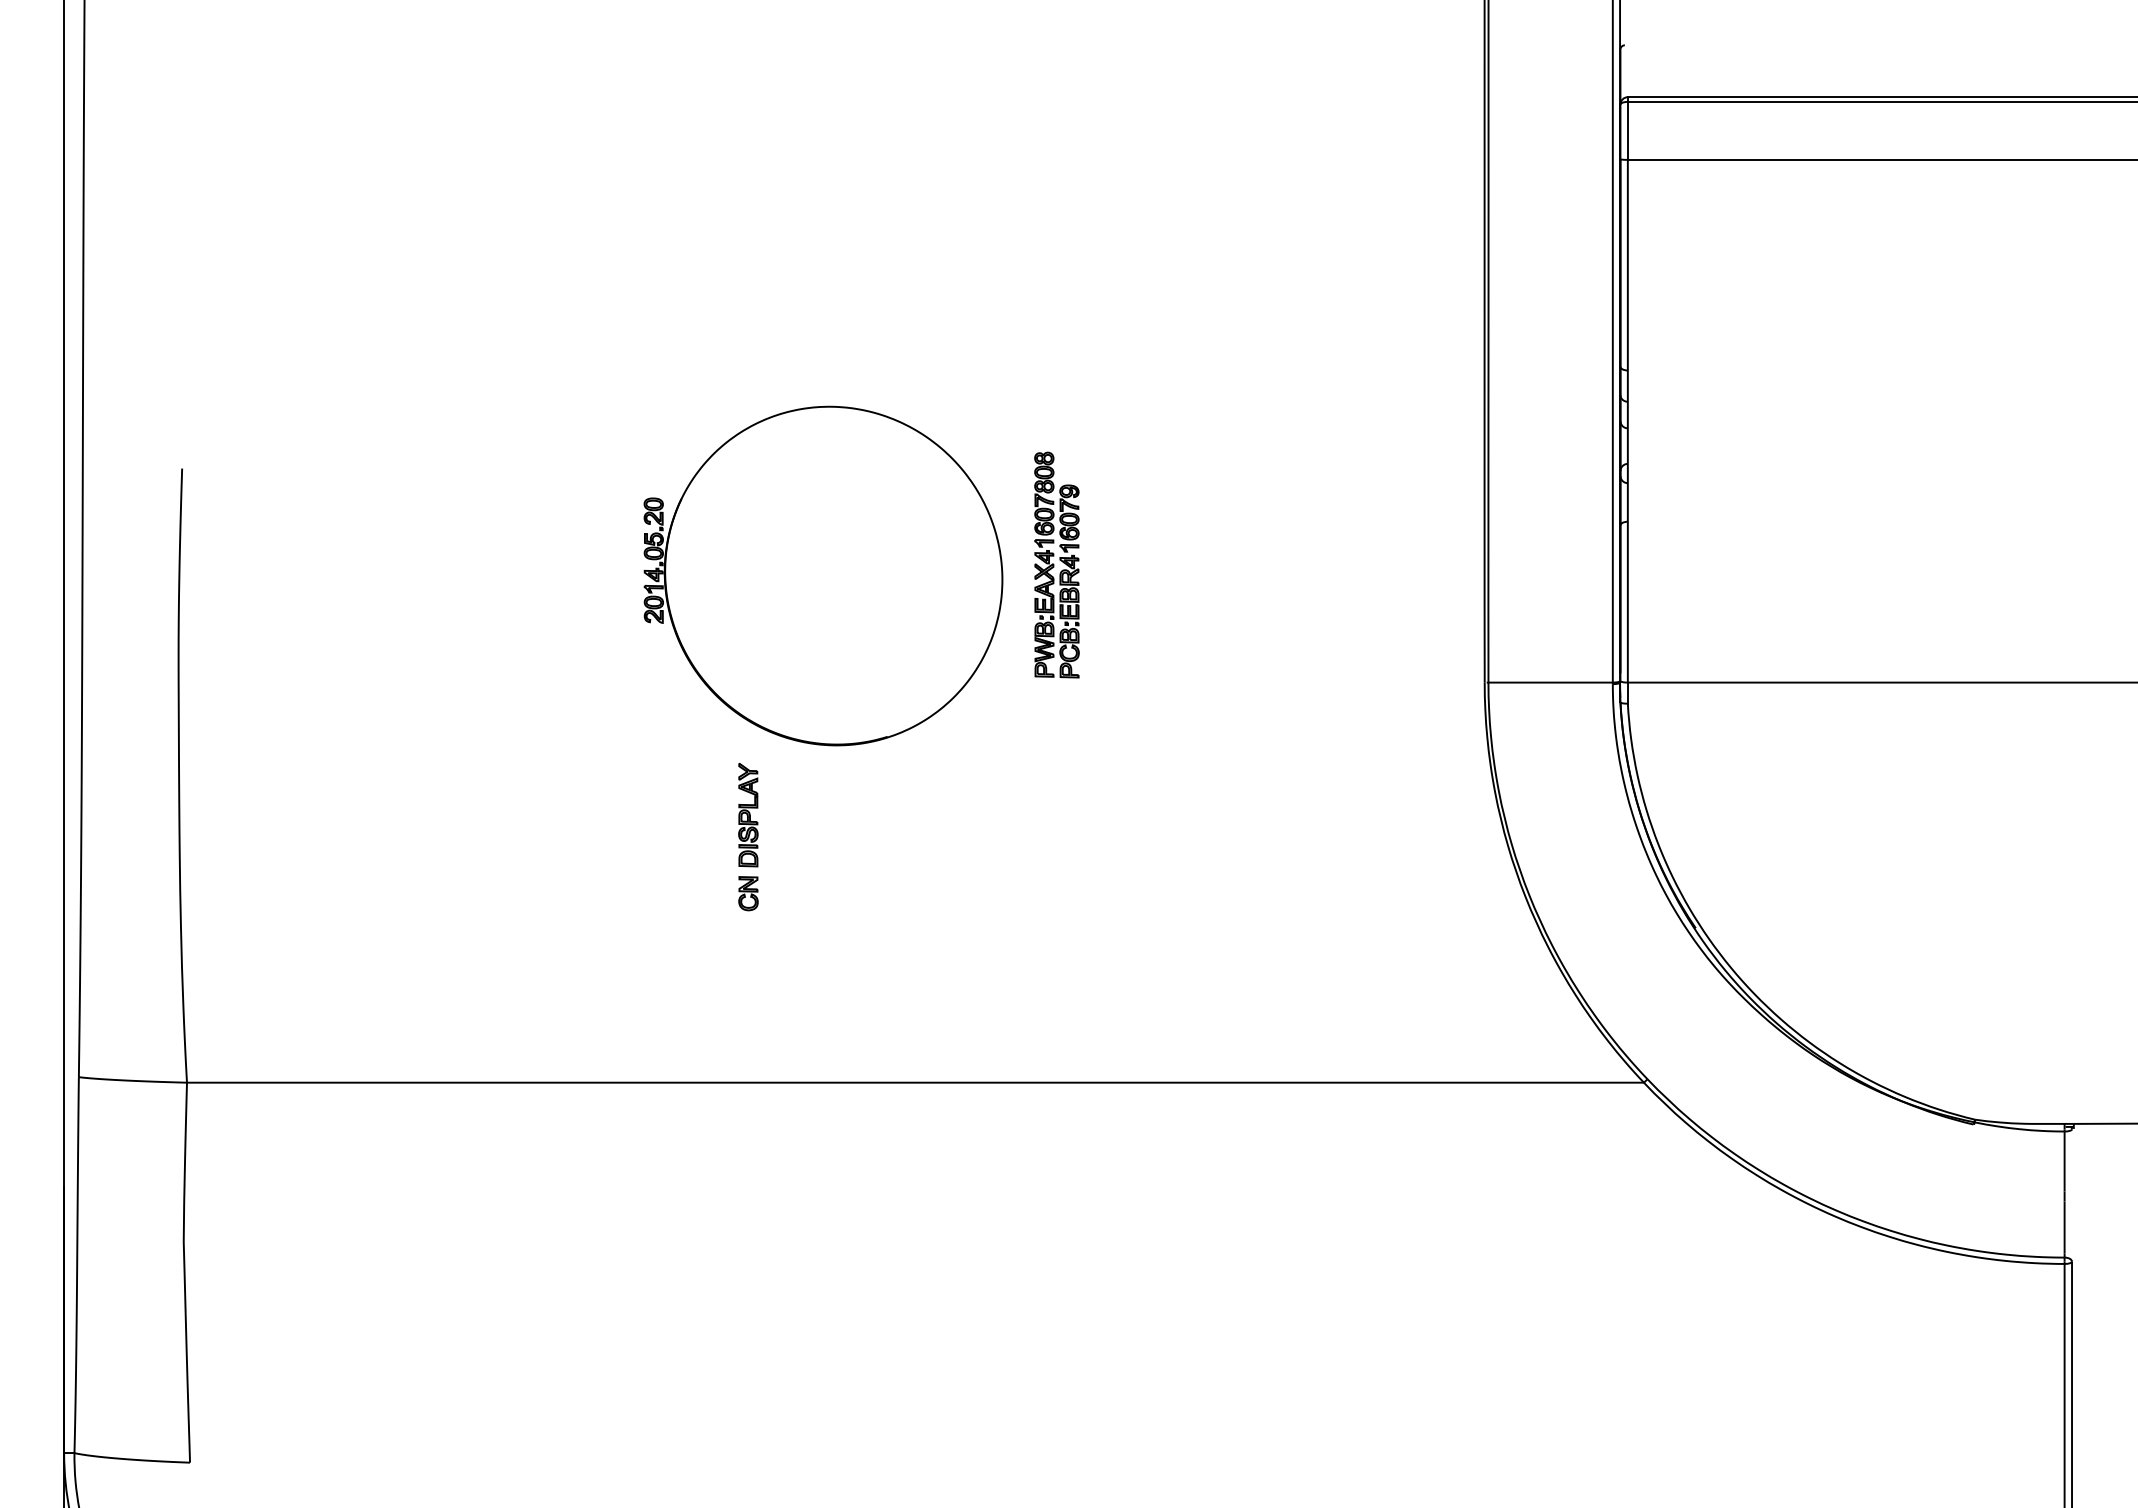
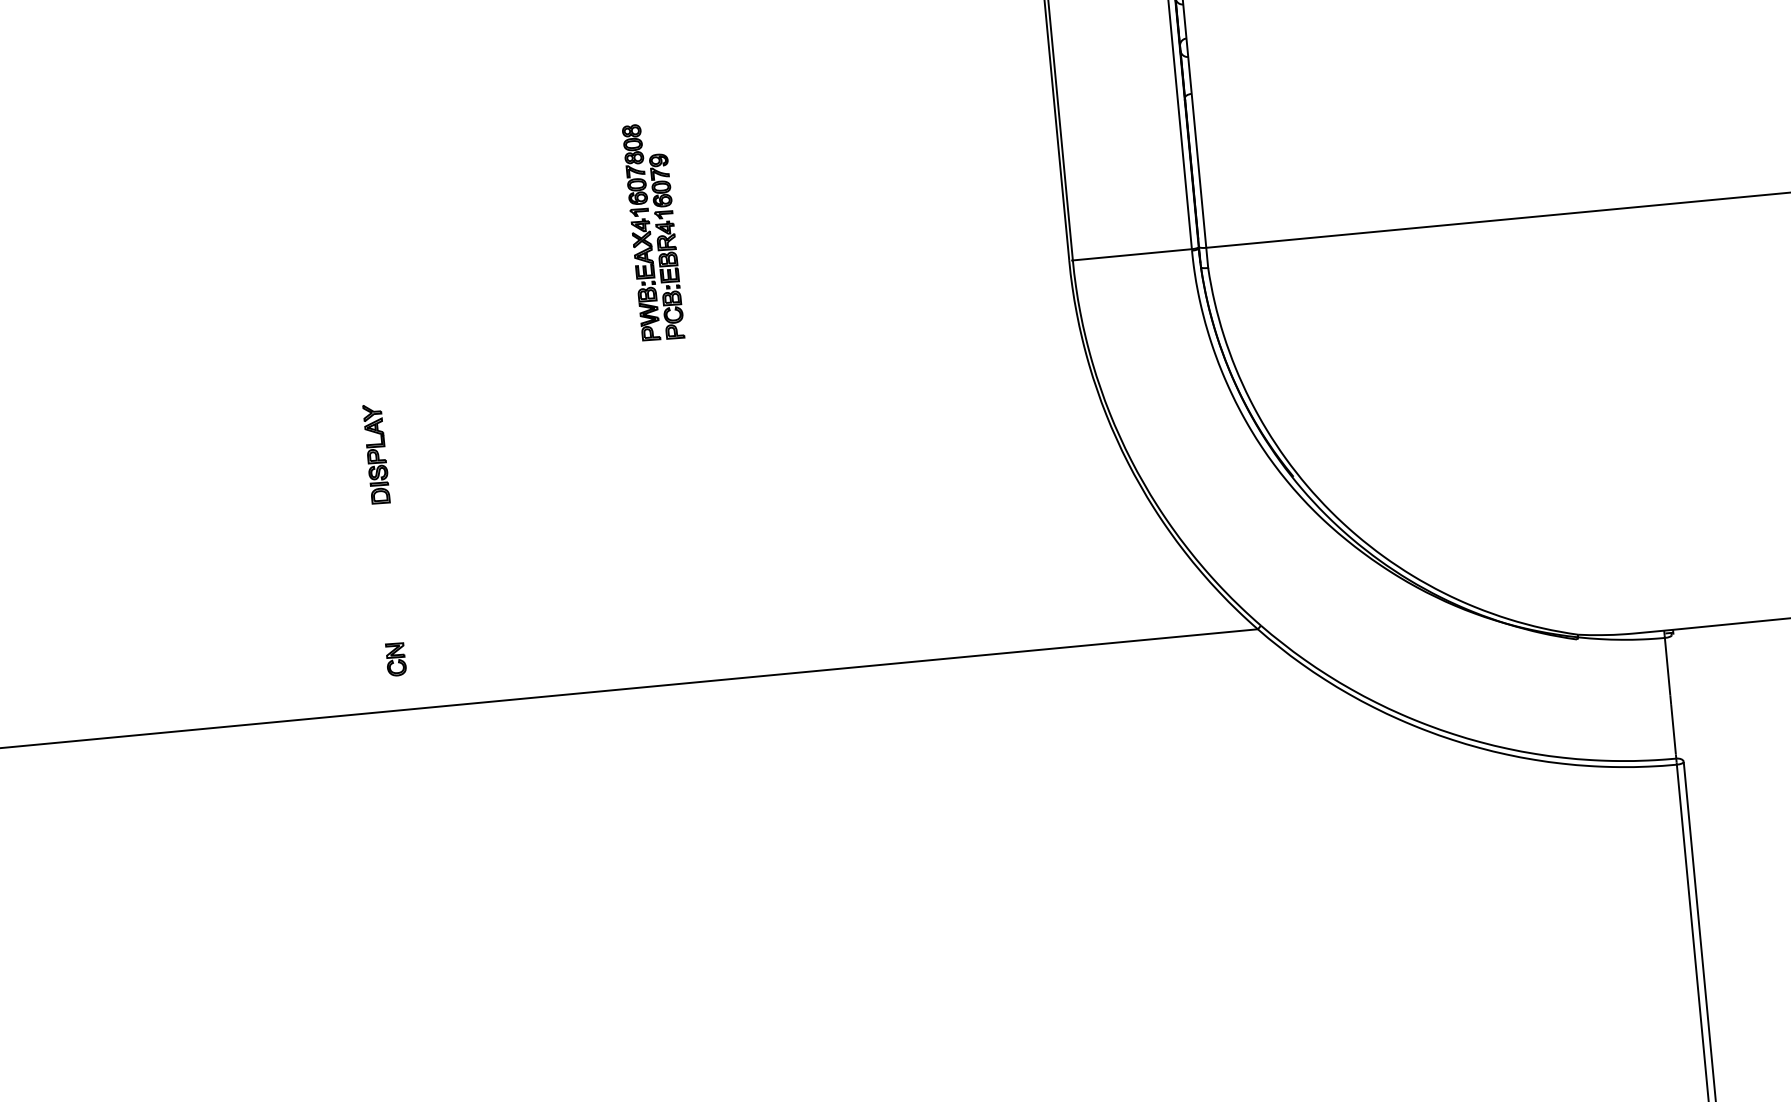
part: (1056, 564) -> (653, 231), moved
part: (823, 575) -> (426, 218), removed
part: (748, 893) -> (396, 659), moved

